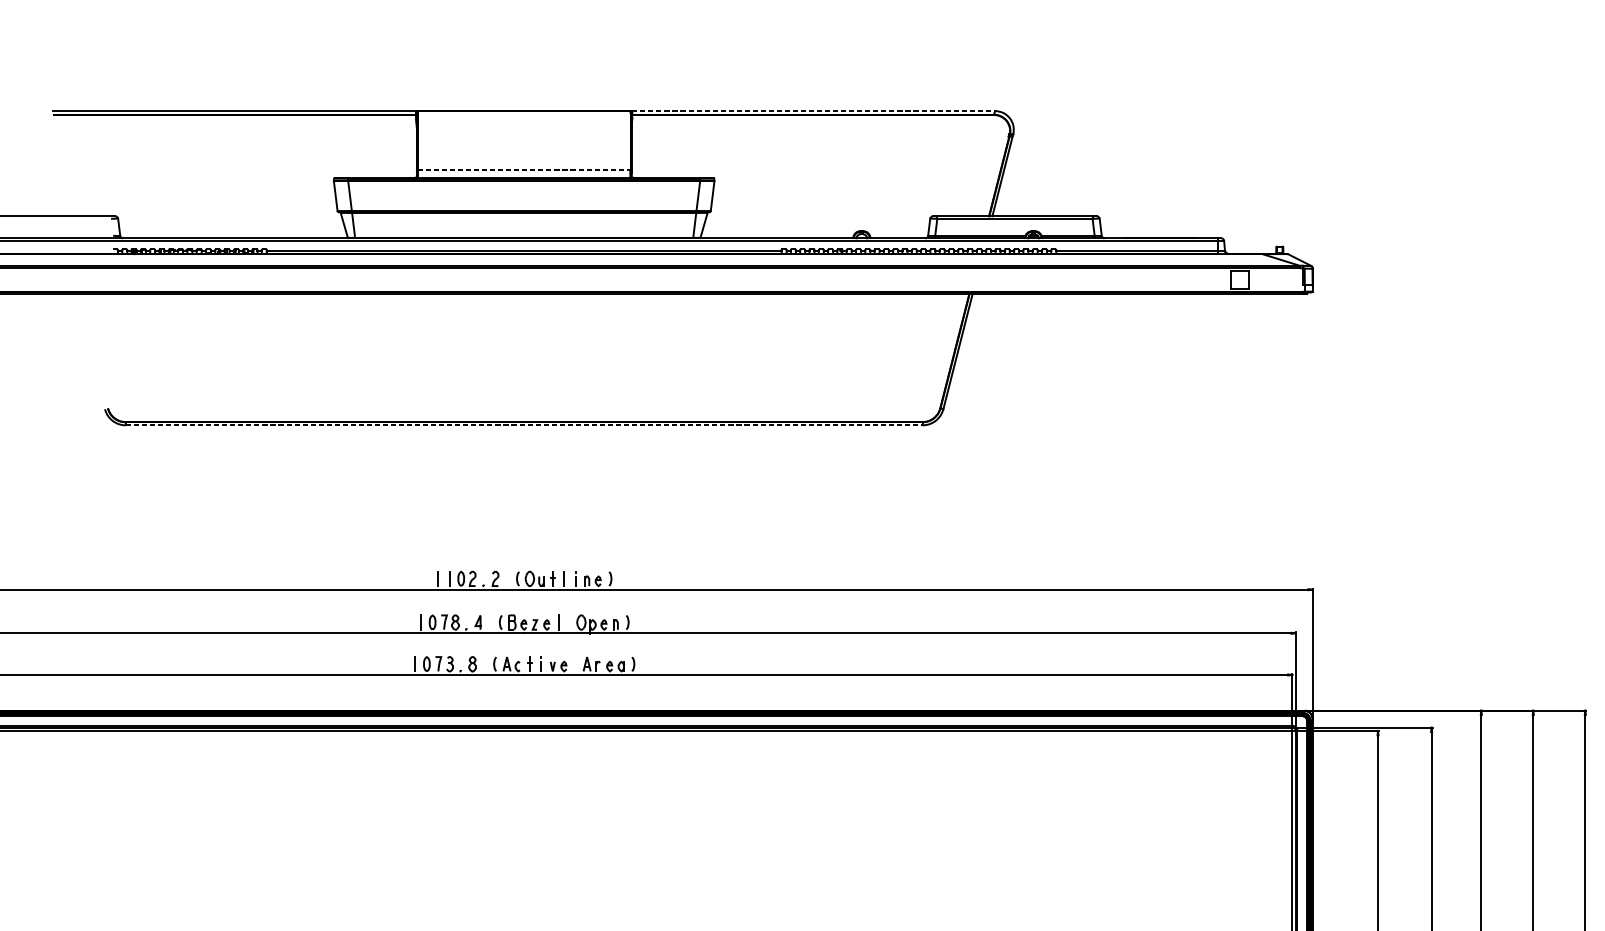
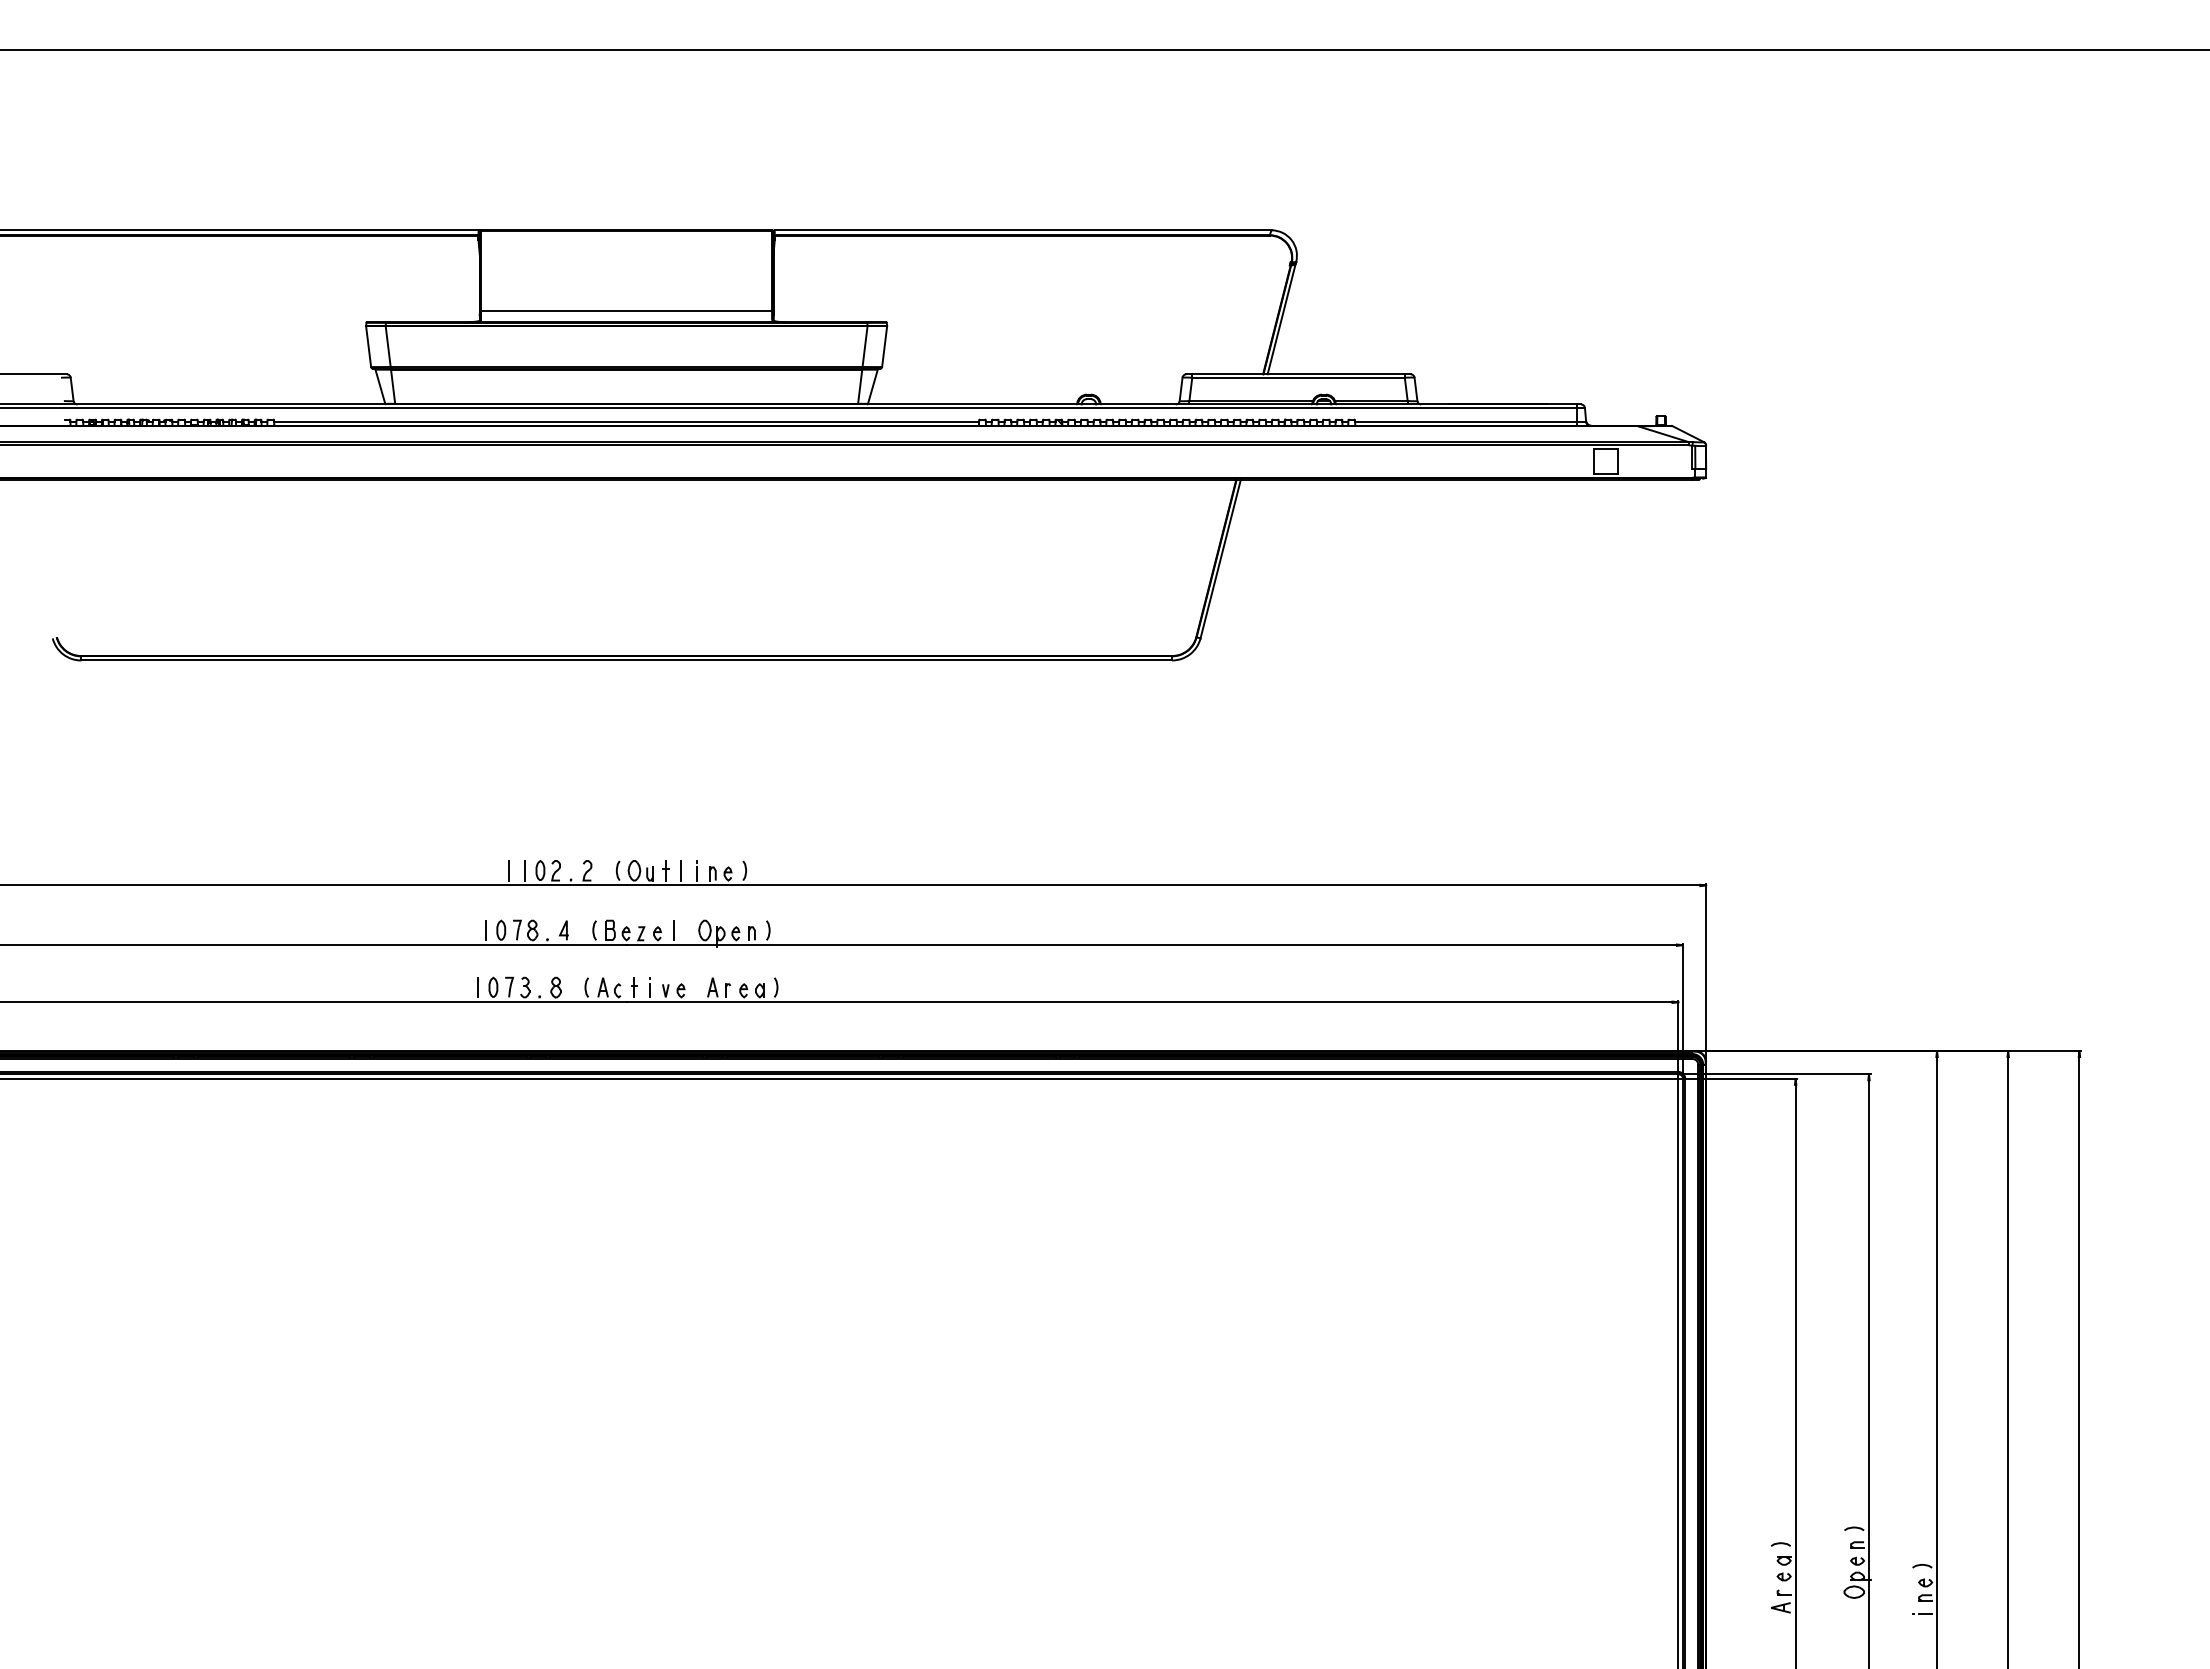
line: (814, 111) -> (1023, 230), dashed -> solid
line: (524, 170) -> (626, 311), dashed -> solid
line: (524, 425) -> (627, 660), dashed -> solid

